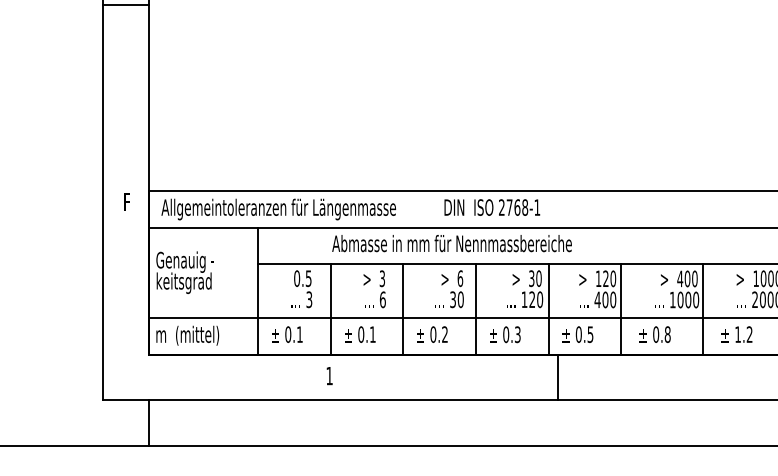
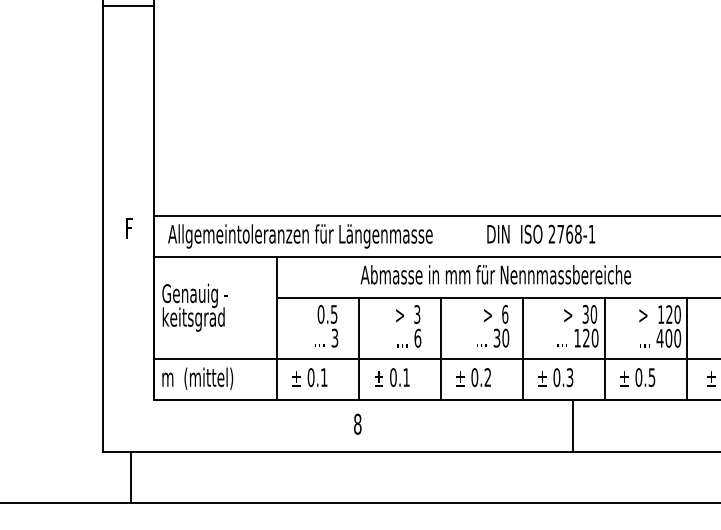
text: (329, 375) -> (357, 423), 1 -> 8
line: (557, 377) -> (573, 425), moved
line: (148, 422) -> (130, 476), moved

